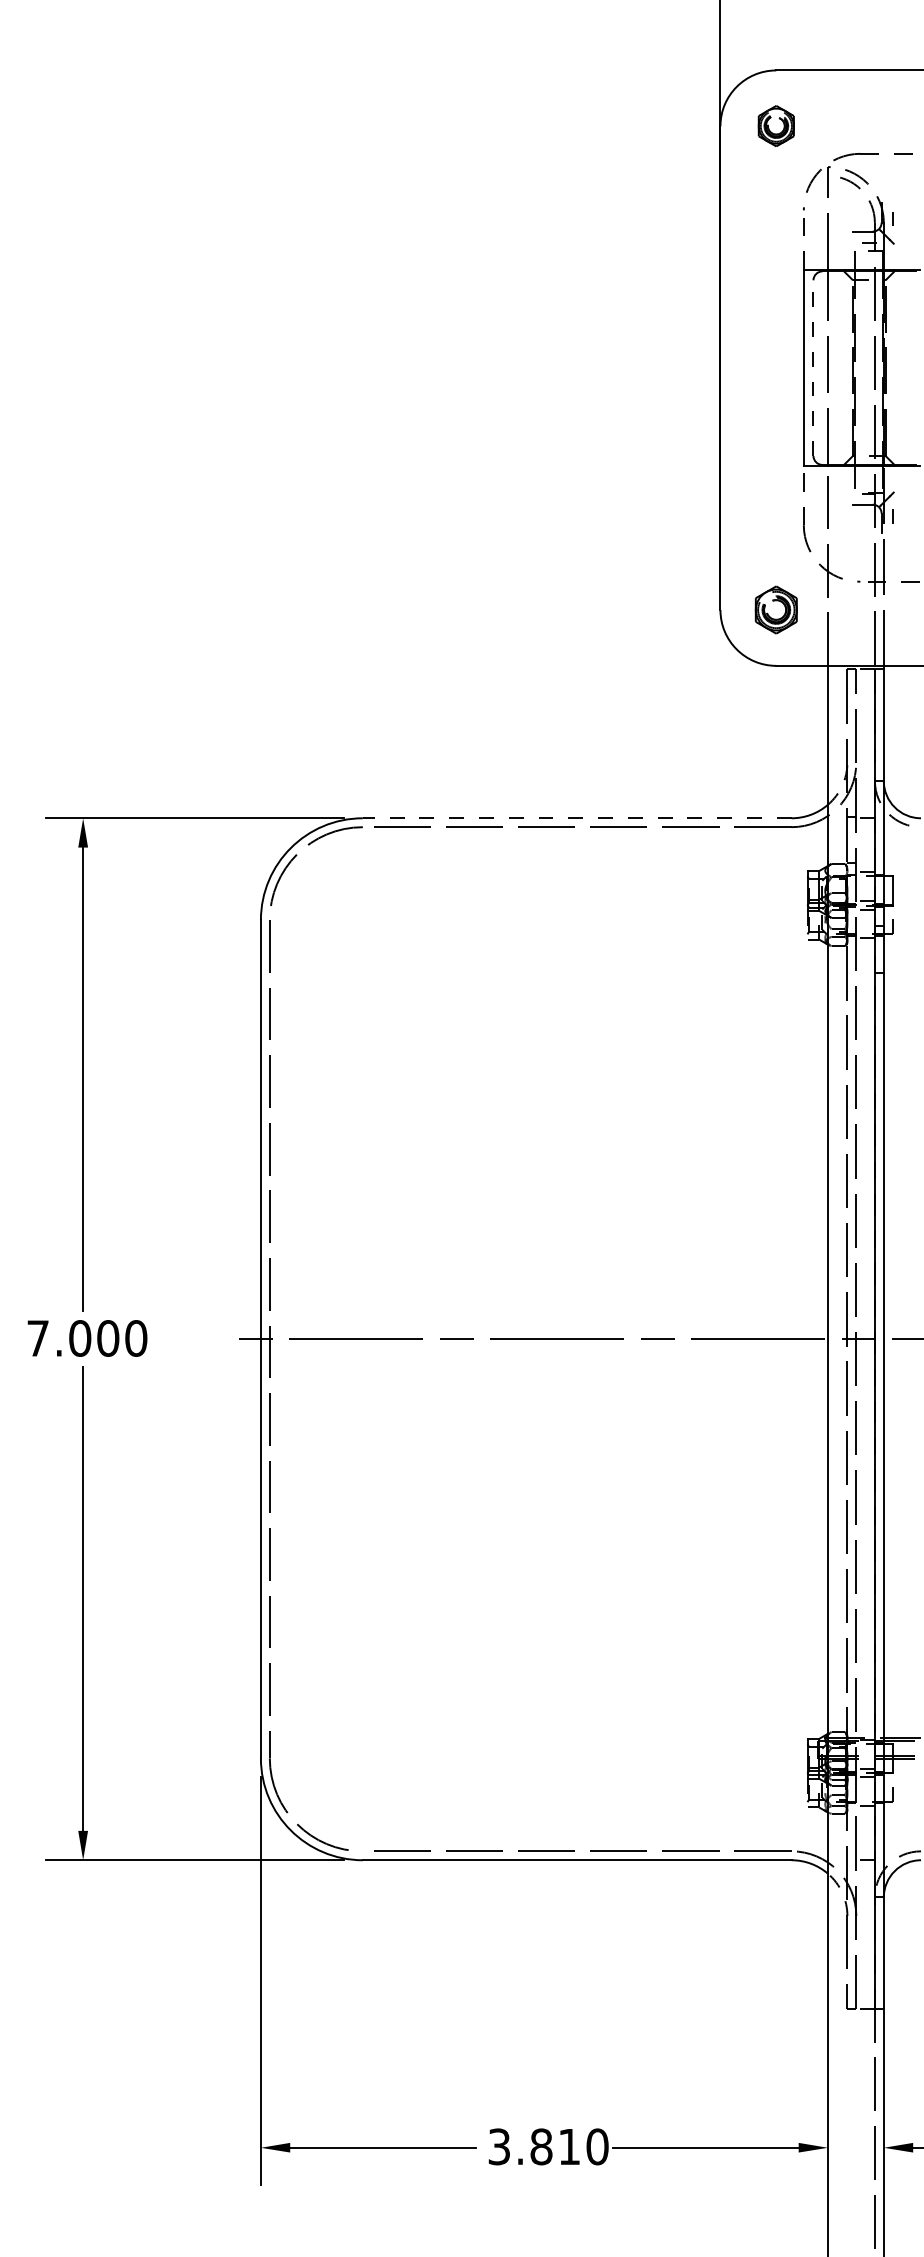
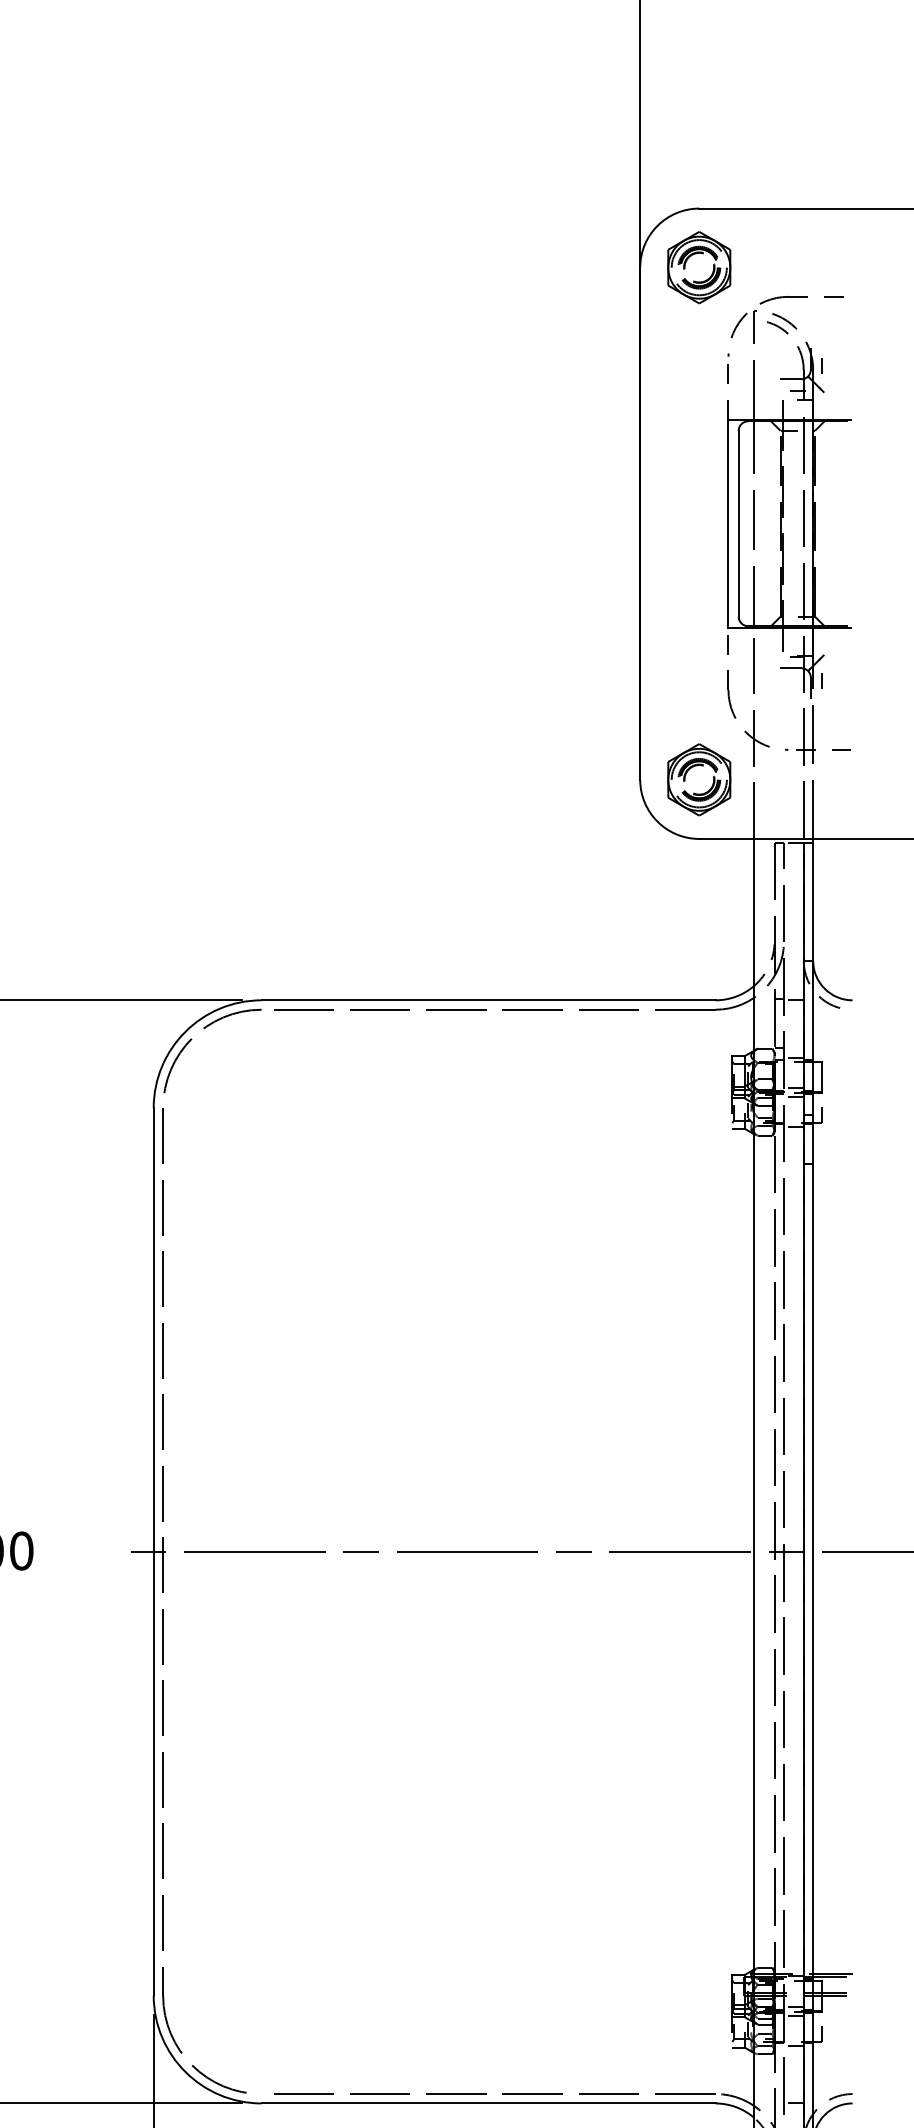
part: (776, 125) -> (699, 266), size x1.67
line: (813, 368) -> (738, 524), dashed -> solid
part: (776, 609) -> (699, 779), size x1.43
line: (576, 818) -> (487, 1000), dashed -> solid

